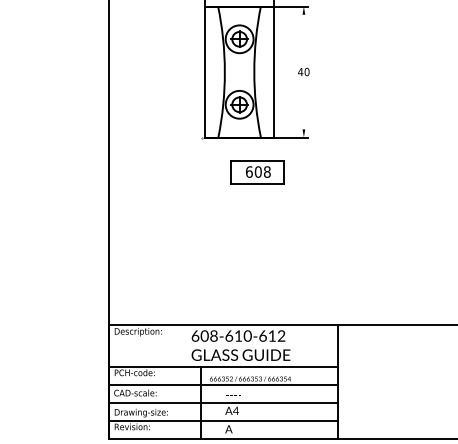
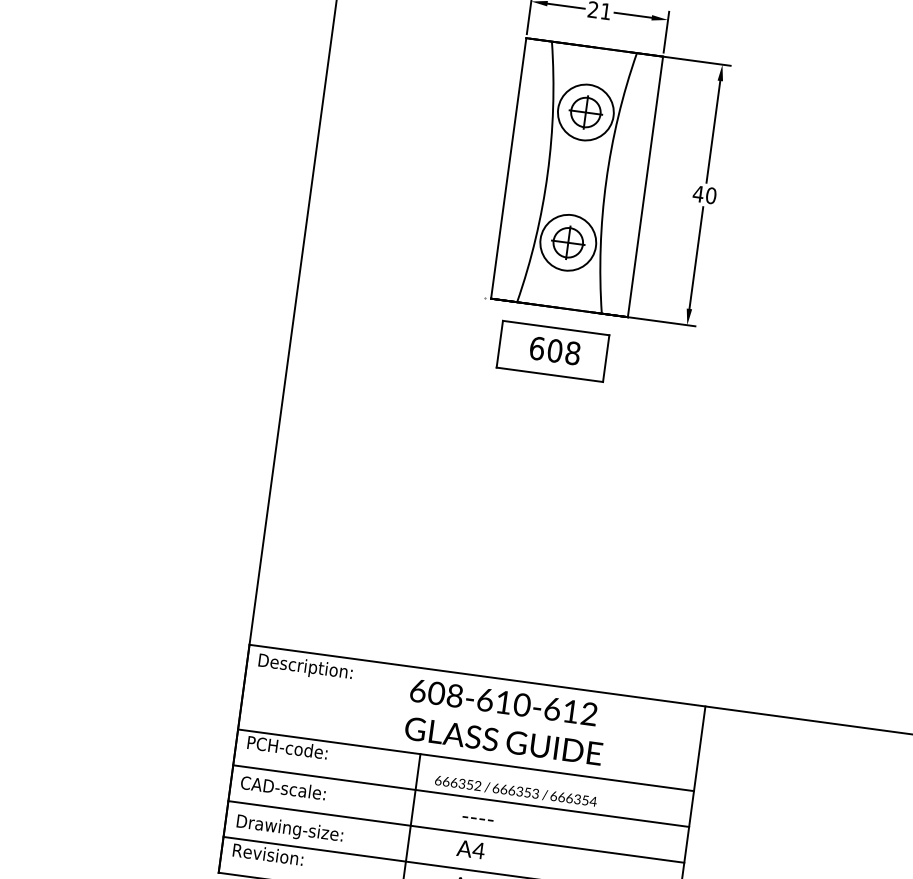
line: (303, 39) -> (712, 130), added
line: (303, 103) -> (695, 257), added
part: (257, 172) -> (553, 351), moved

